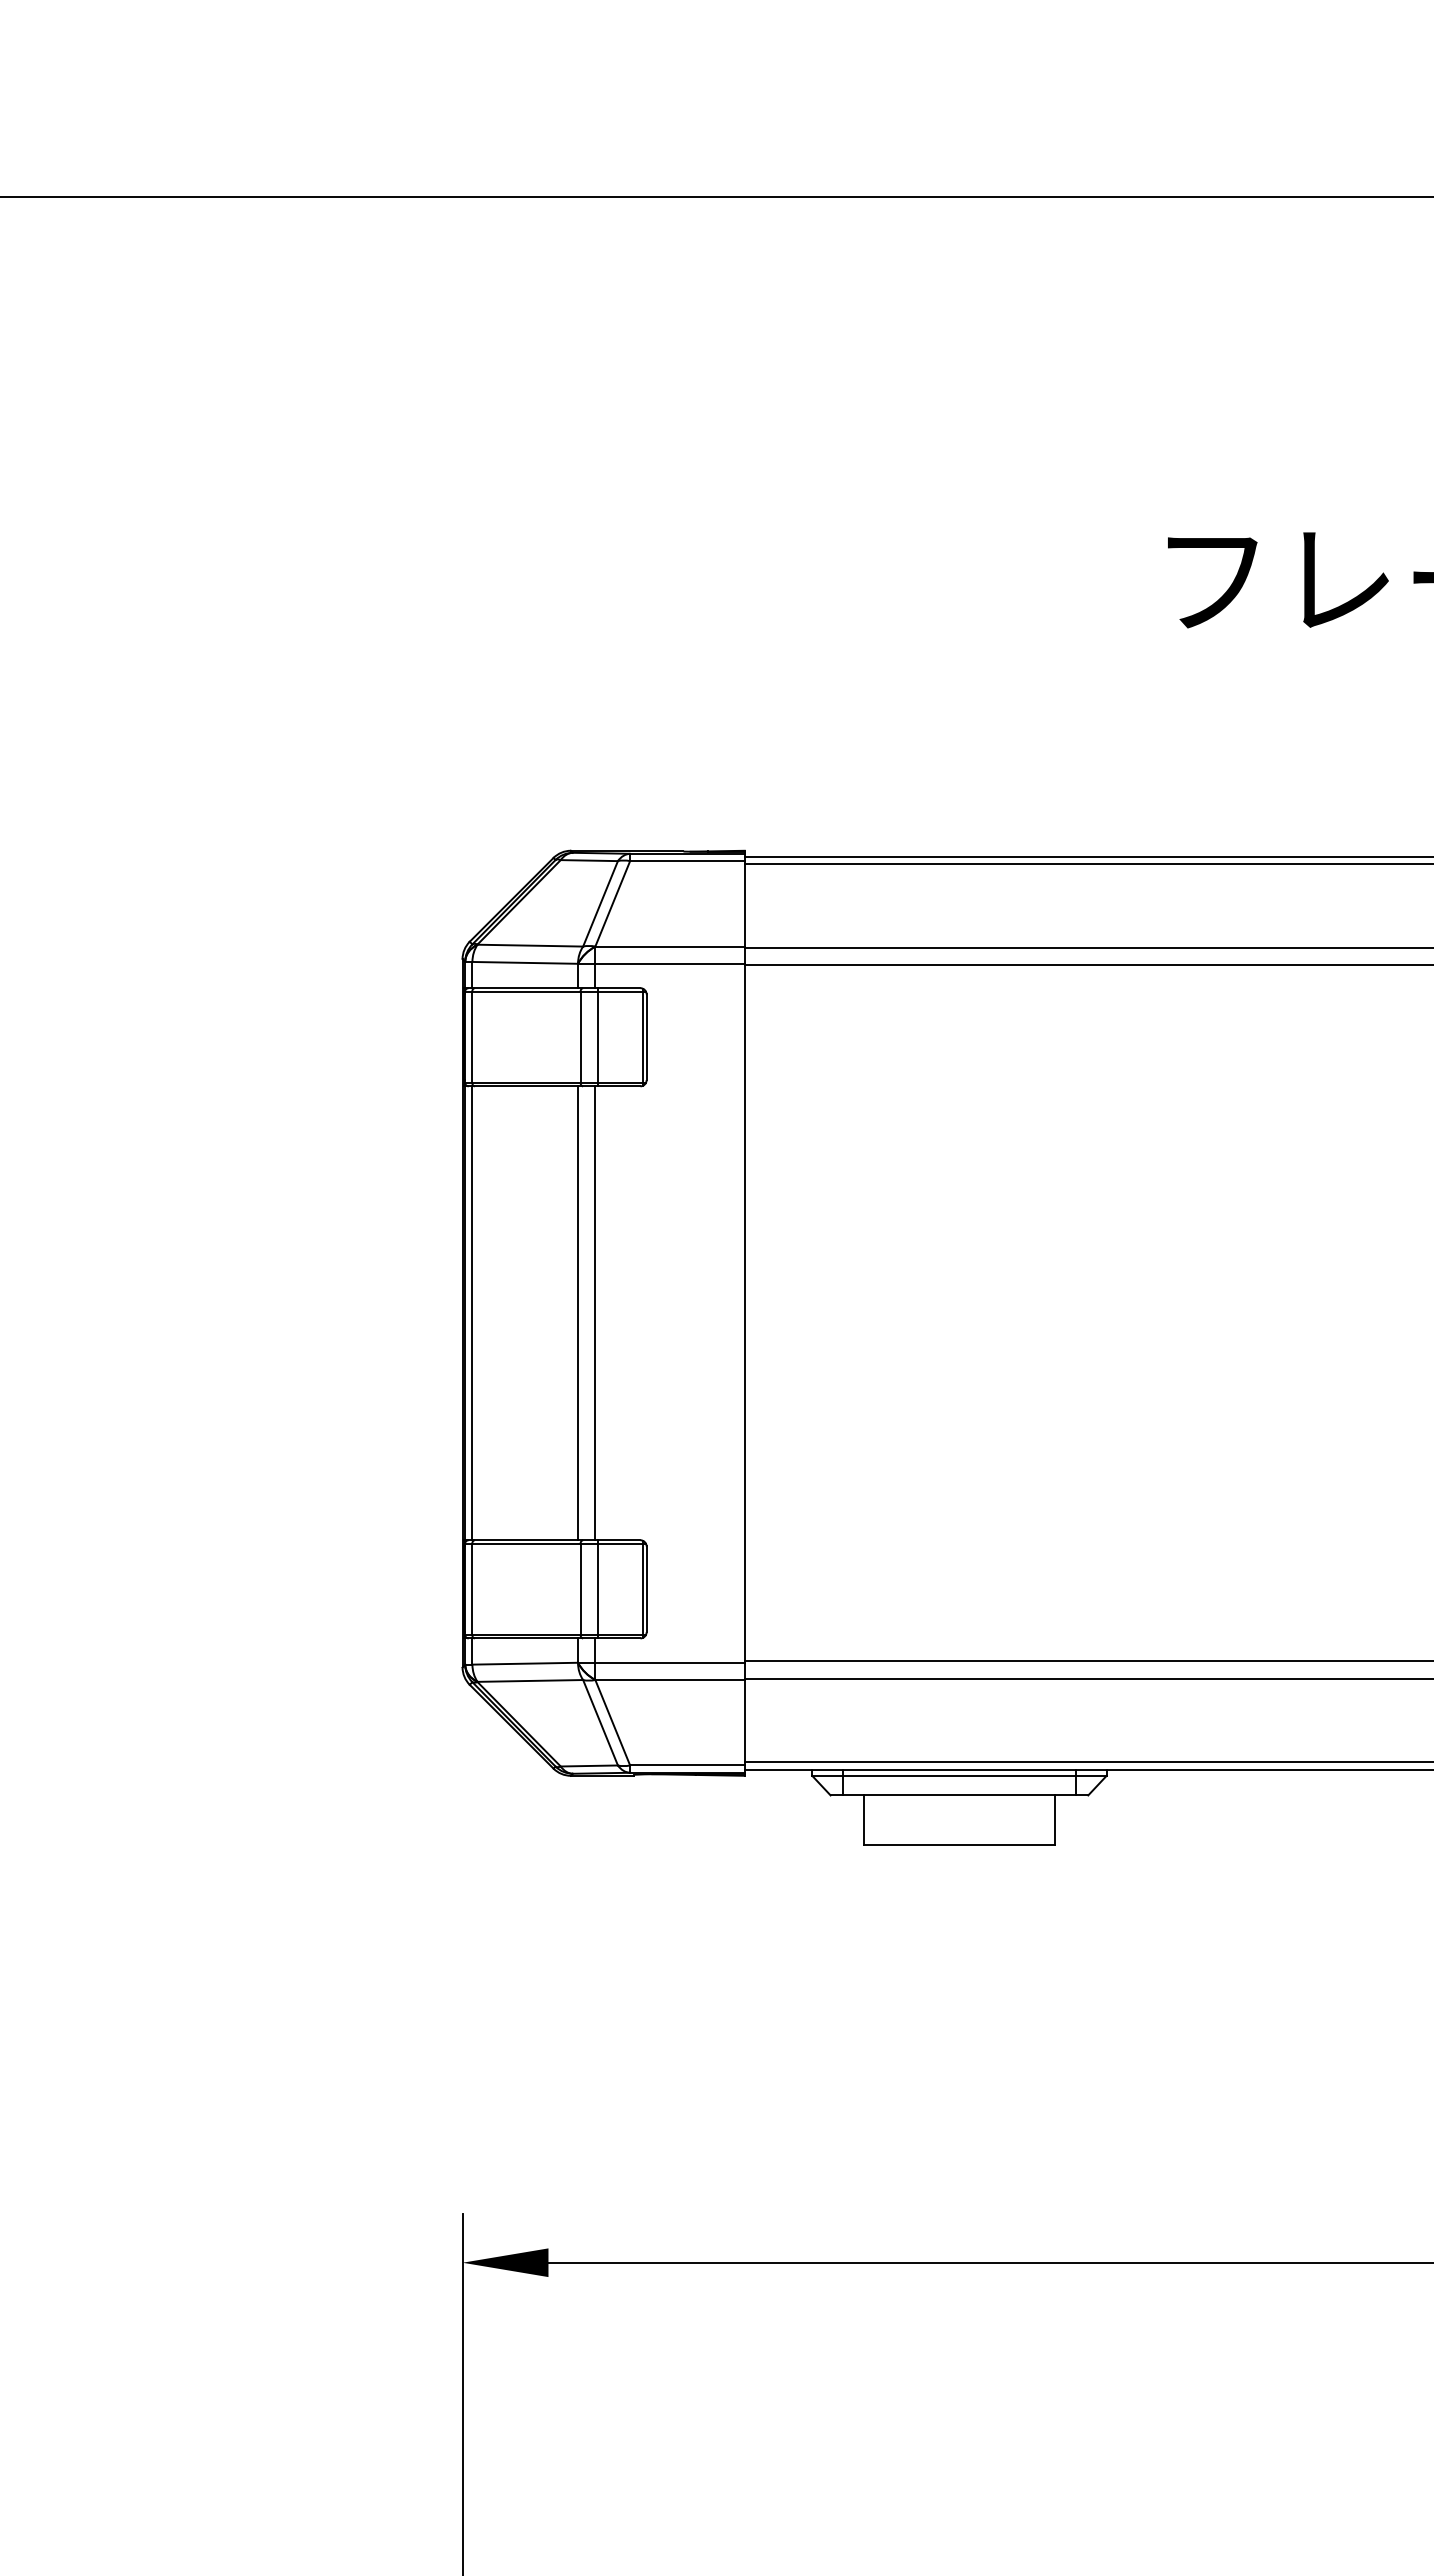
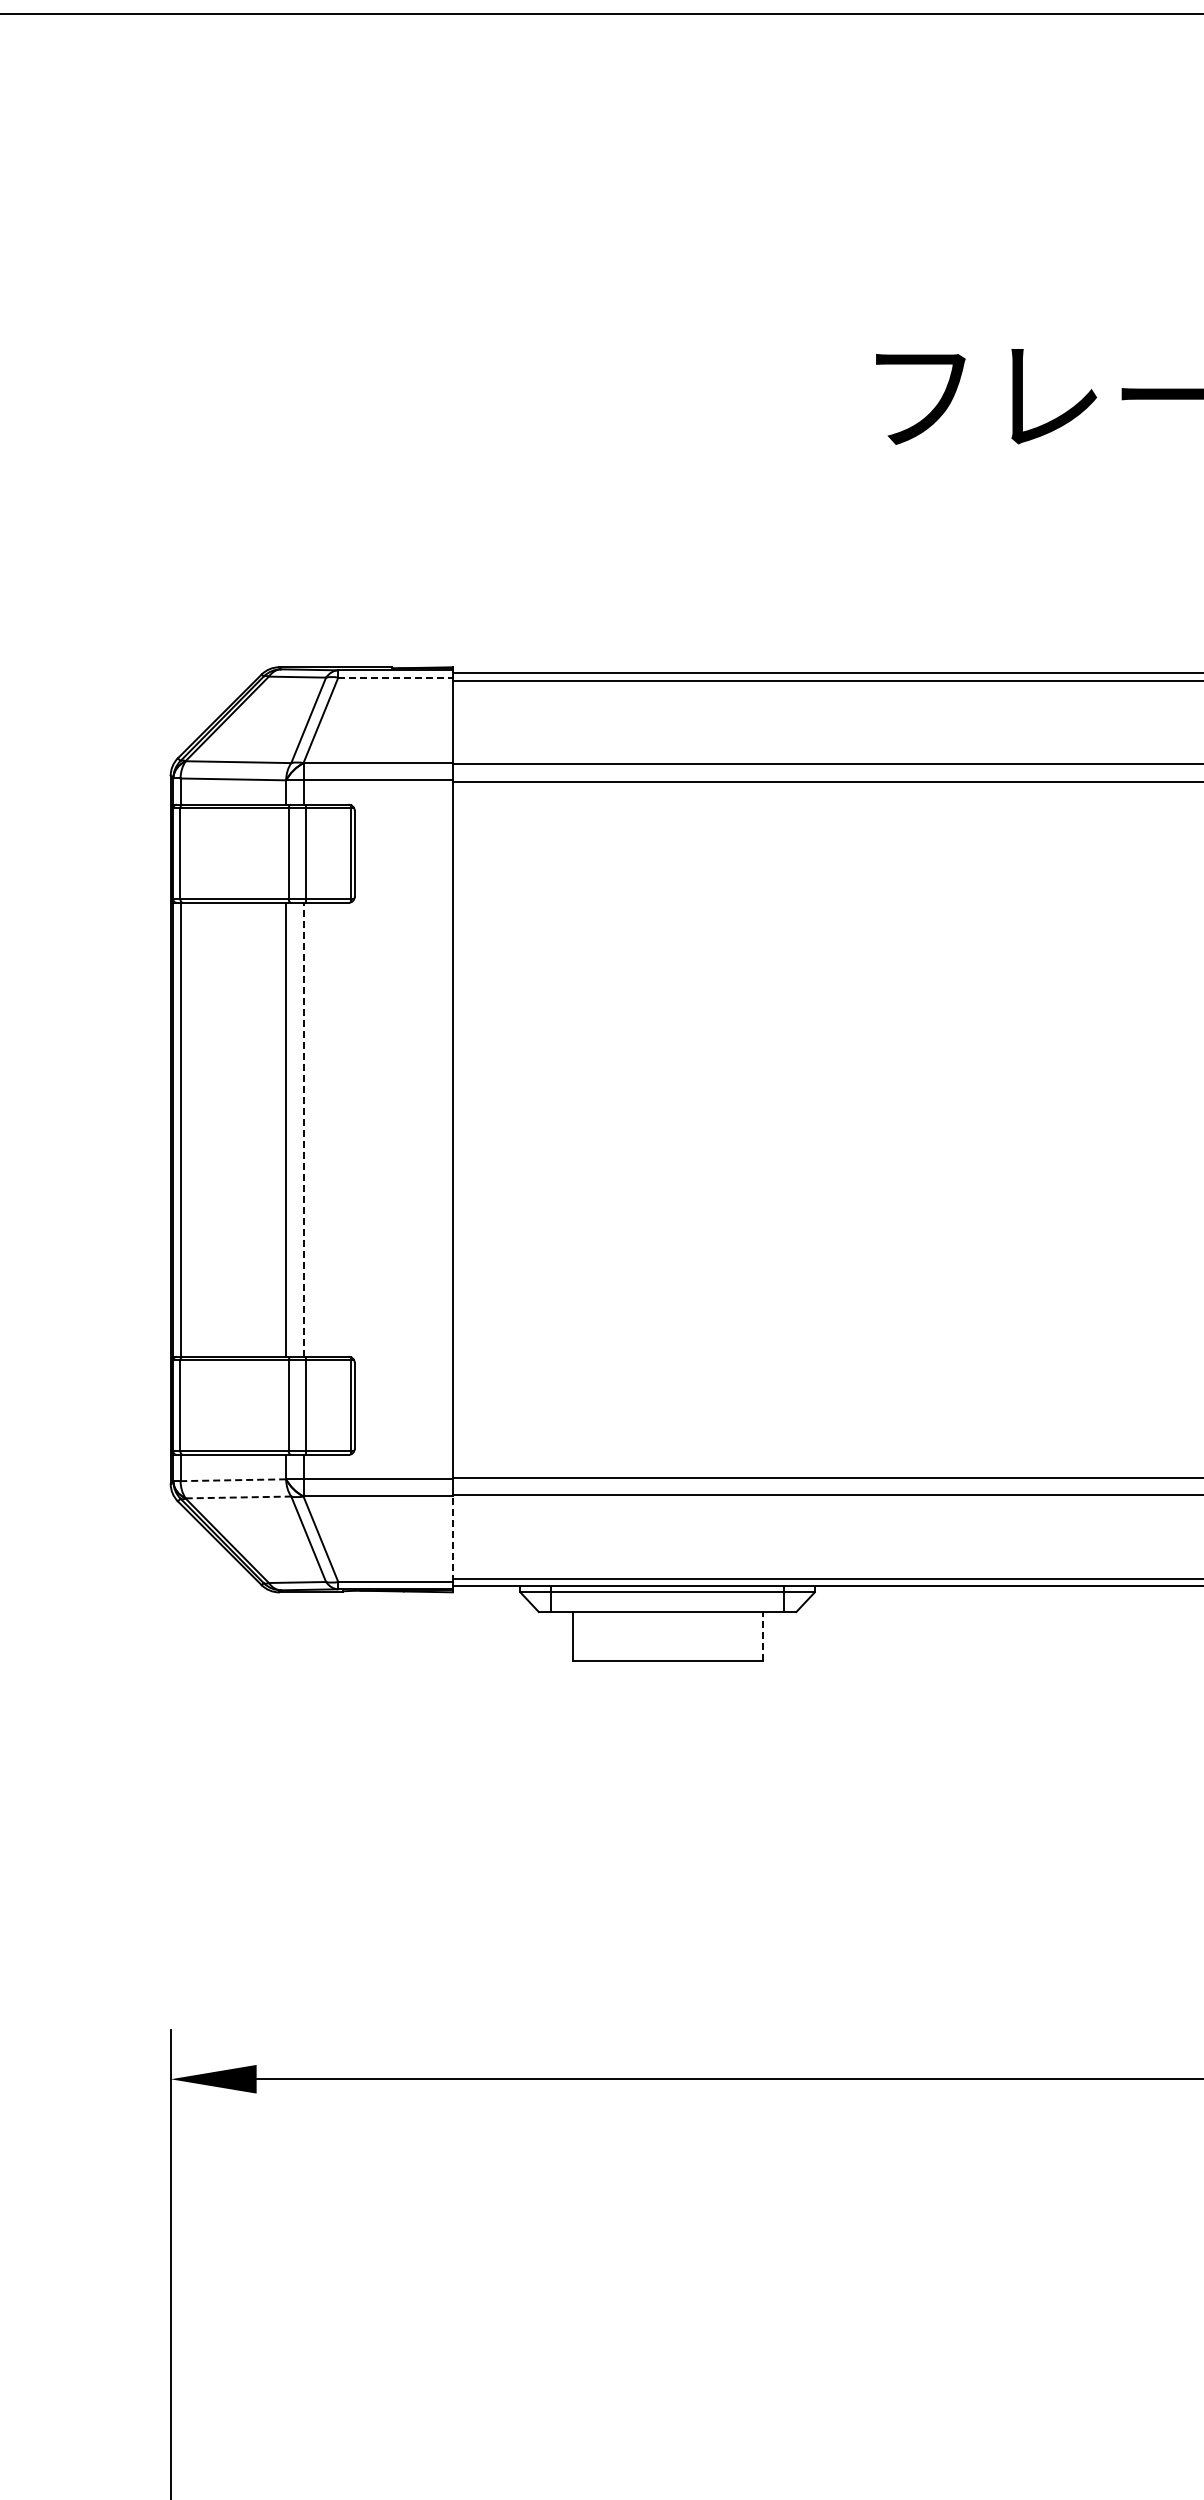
line: (687, 861) -> (395, 678), solid -> dashed
line: (595, 1313) -> (303, 1130), solid -> dashed
line: (525, 1663) -> (233, 1480), solid -> dashed
line: (530, 1680) -> (238, 1497), solid -> dashed
line: (744, 1722) -> (452, 1539), solid -> dashed
line: (1054, 1819) -> (762, 1636), solid -> dashed

